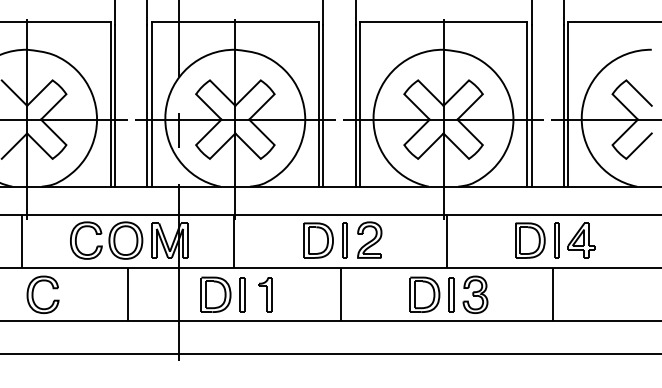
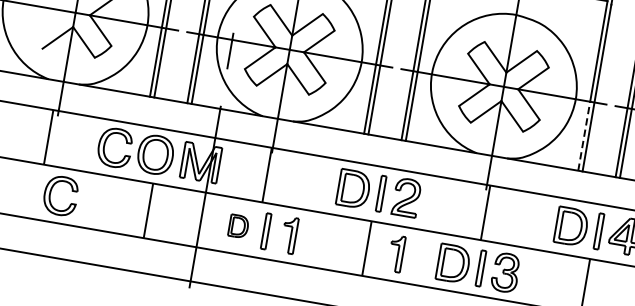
line: (527, 153) -> (584, 136), solid -> dashed
part: (215, 294) -> (238, 226), size x0.6
part: (369, 294) -> (396, 253), added

